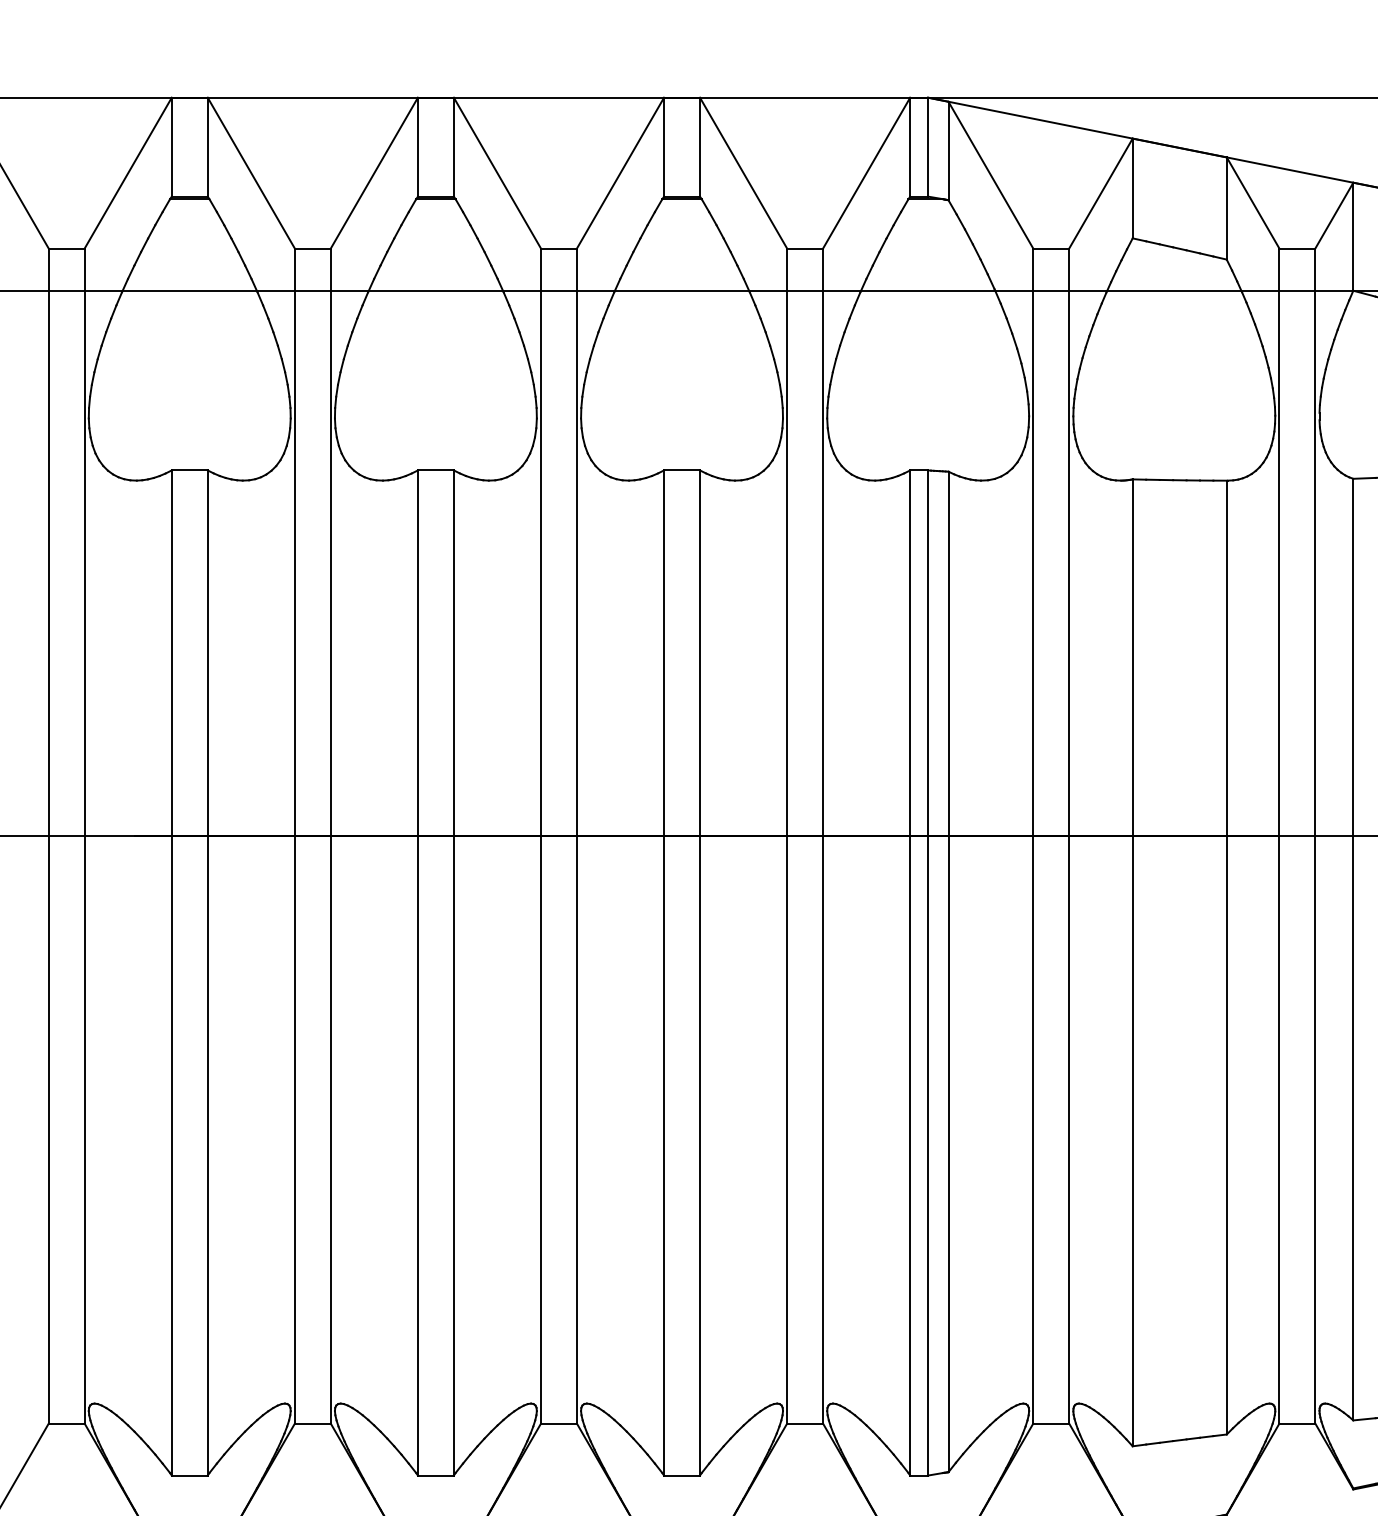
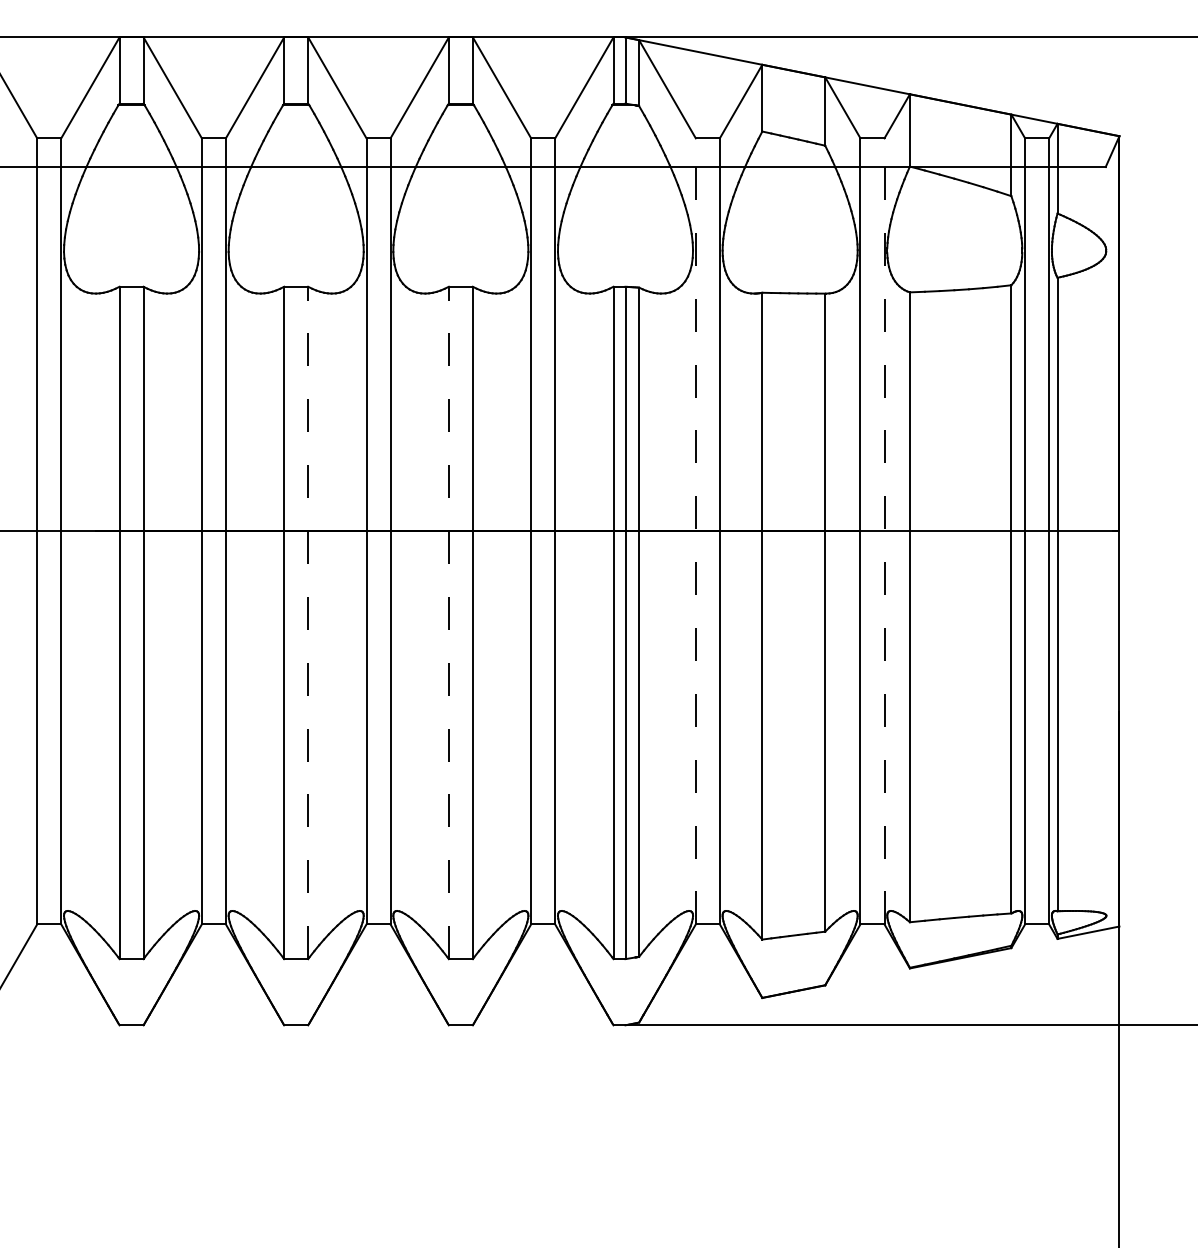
line: (1032, 834) -> (695, 530), solid -> dashed
line: (1315, 834) -> (884, 530), solid -> dashed
line: (454, 972) -> (308, 622), solid -> dashed
line: (663, 972) -> (448, 622), solid -> dashed

